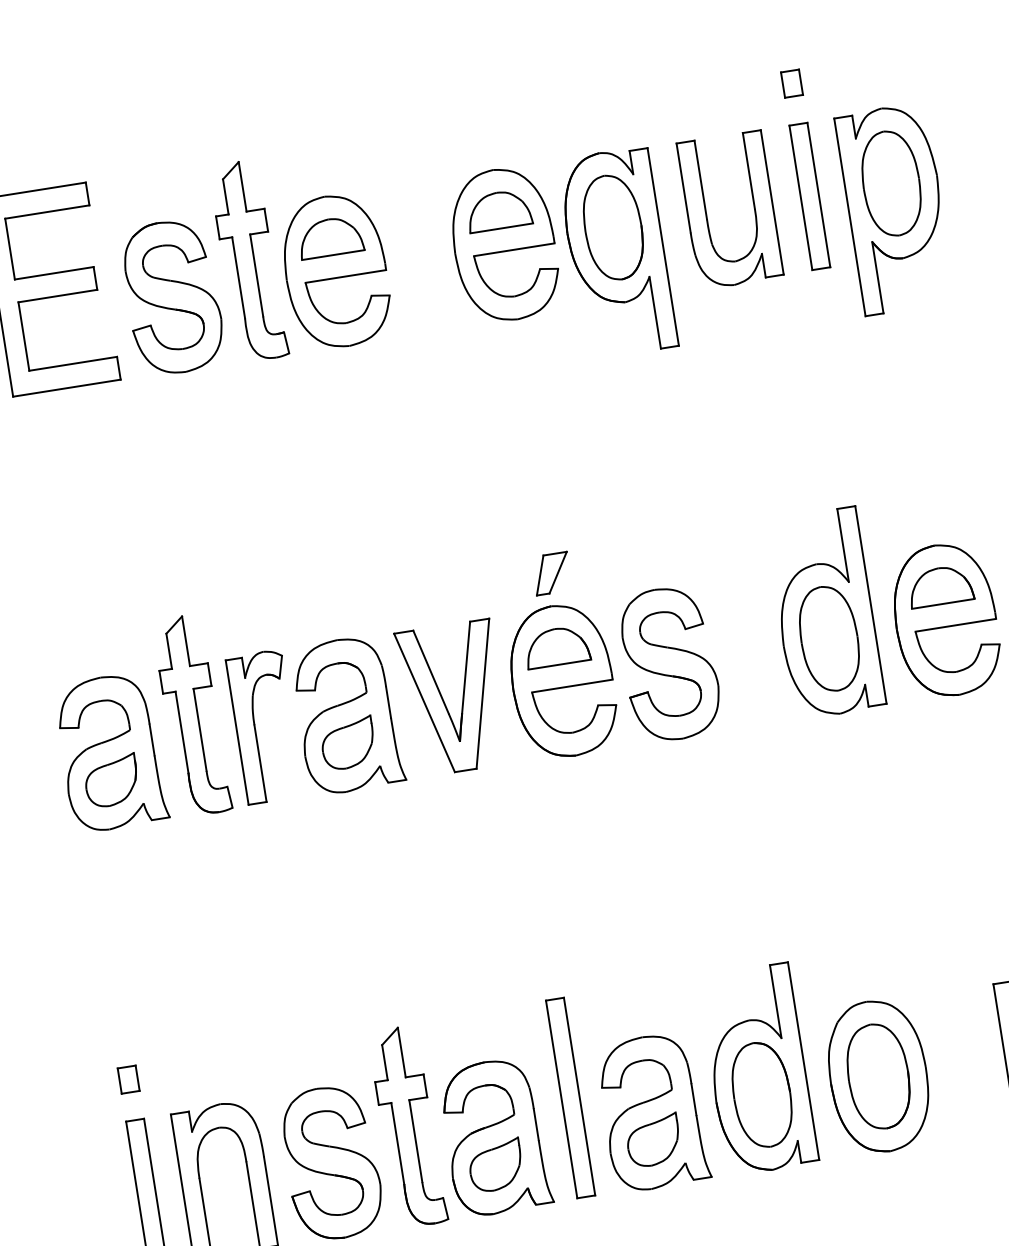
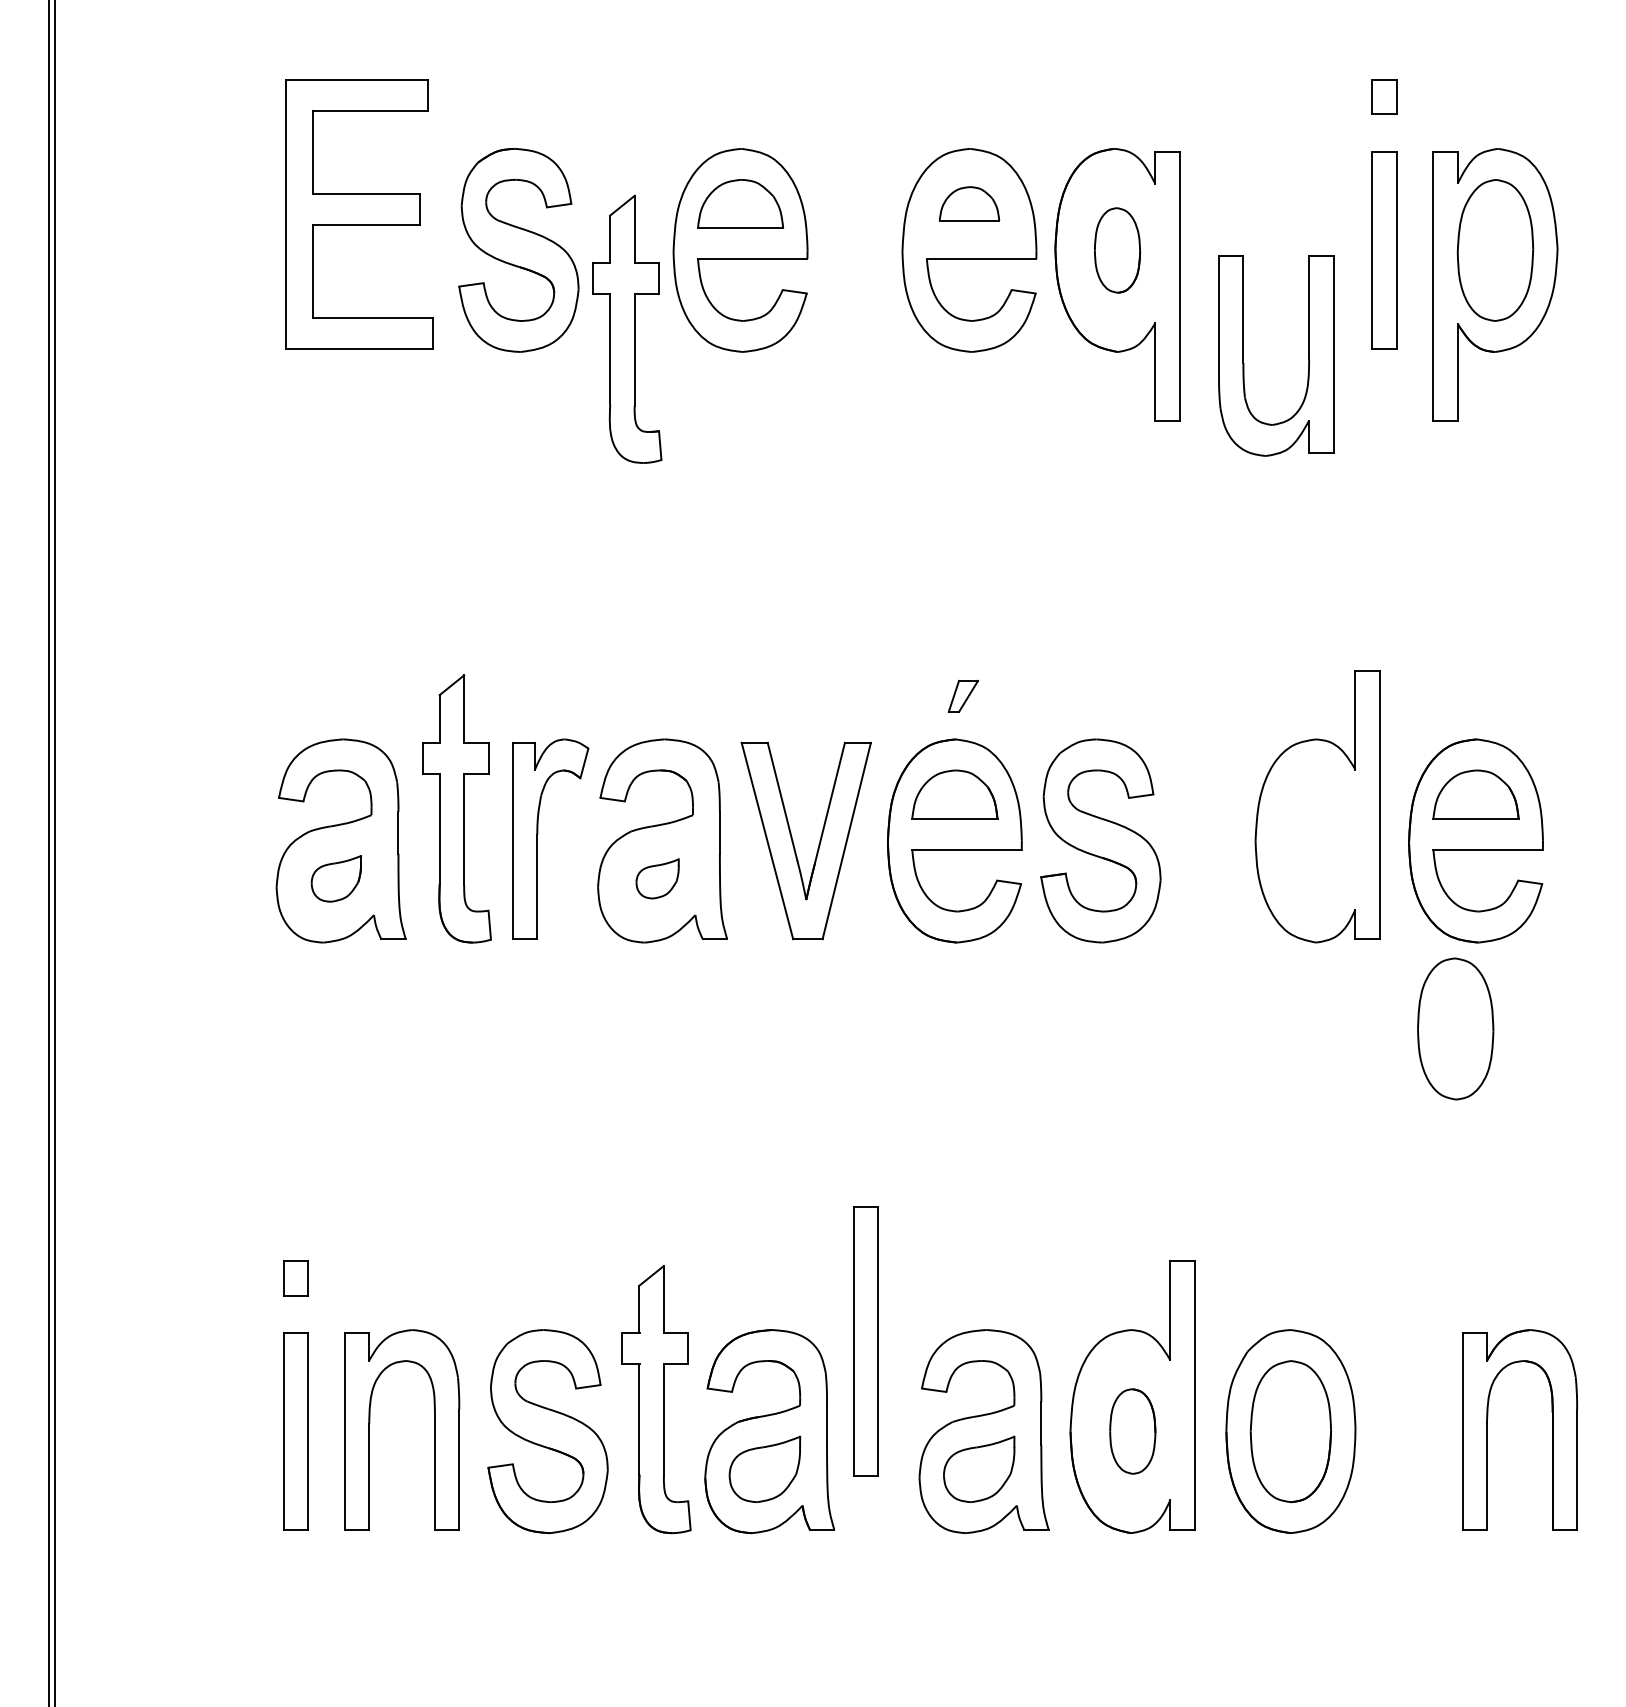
part: (753, 206) -> (1308, 355), moved
part: (498, 210) -> (969, 203), size x0.7
part: (613, 227) -> (1117, 250), size x0.6
part: (248, 260) -> (627, 328), moved
part: (551, 573) -> (963, 696), size x0.6
part: (829, 638) -> (1455, 1028), moved
part: (348, 743) -> (657, 878), size x0.6
part: (111, 780) -> (336, 878), size x0.7
part: (761, 1094) -> (1132, 1431), size x0.6
part: (570, 1098) -> (865, 1341), moved

